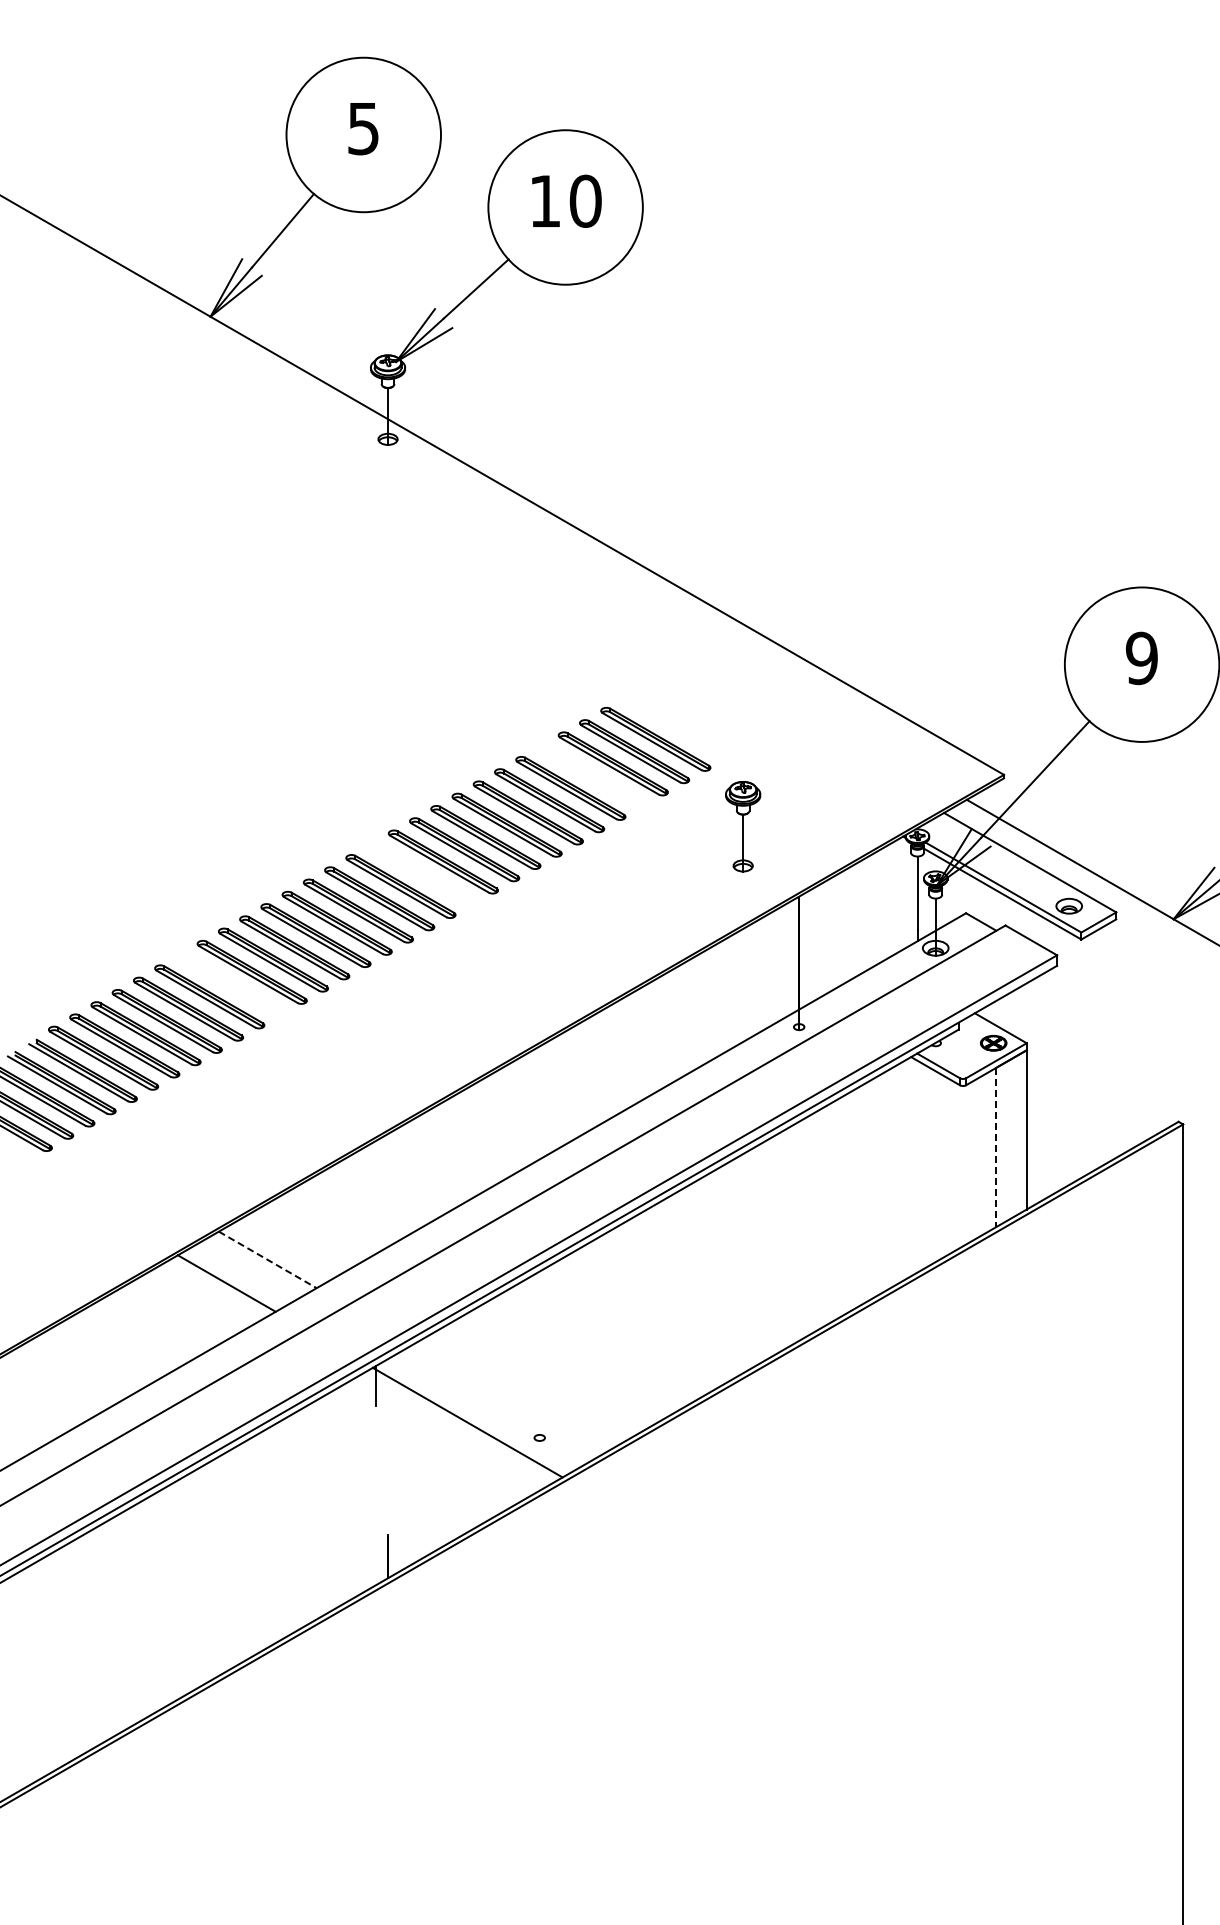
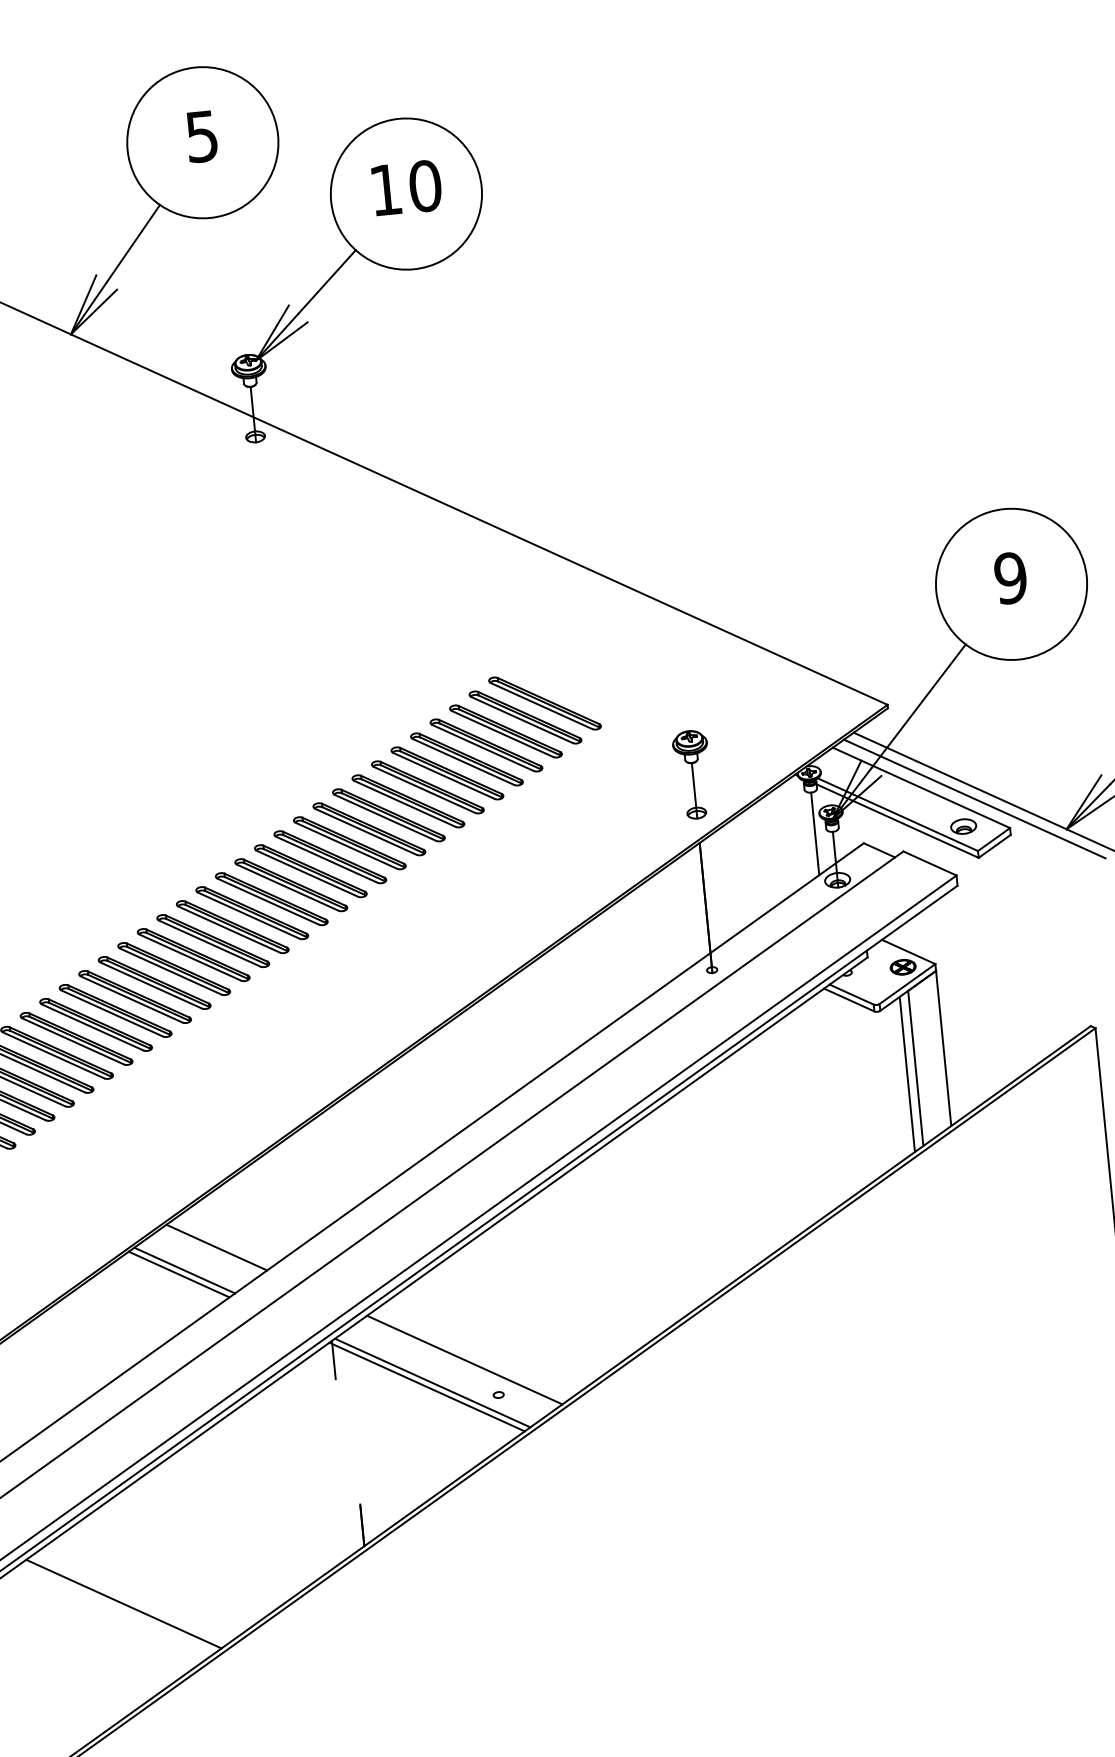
part: (591, 775) -> (485, 744), added
part: (743, 826) -> (693, 774), moved
part: (421, 873) -> (329, 856), added
line: (1083, 878) -> (974, 798), added
part: (230, 984) -> (154, 982), added
line: (996, 1147) -> (915, 1068), dashed -> solid
line: (987, 1152) -> (907, 1074), added
line: (268, 1260) -> (217, 1248), dashed -> solid
line: (232, 1279) -> (184, 1270), added
line: (508, 1398) -> (464, 1359), added
line: (473, 1418) -> (432, 1382), added
line: (137, 1612) -> (123, 1603), added

